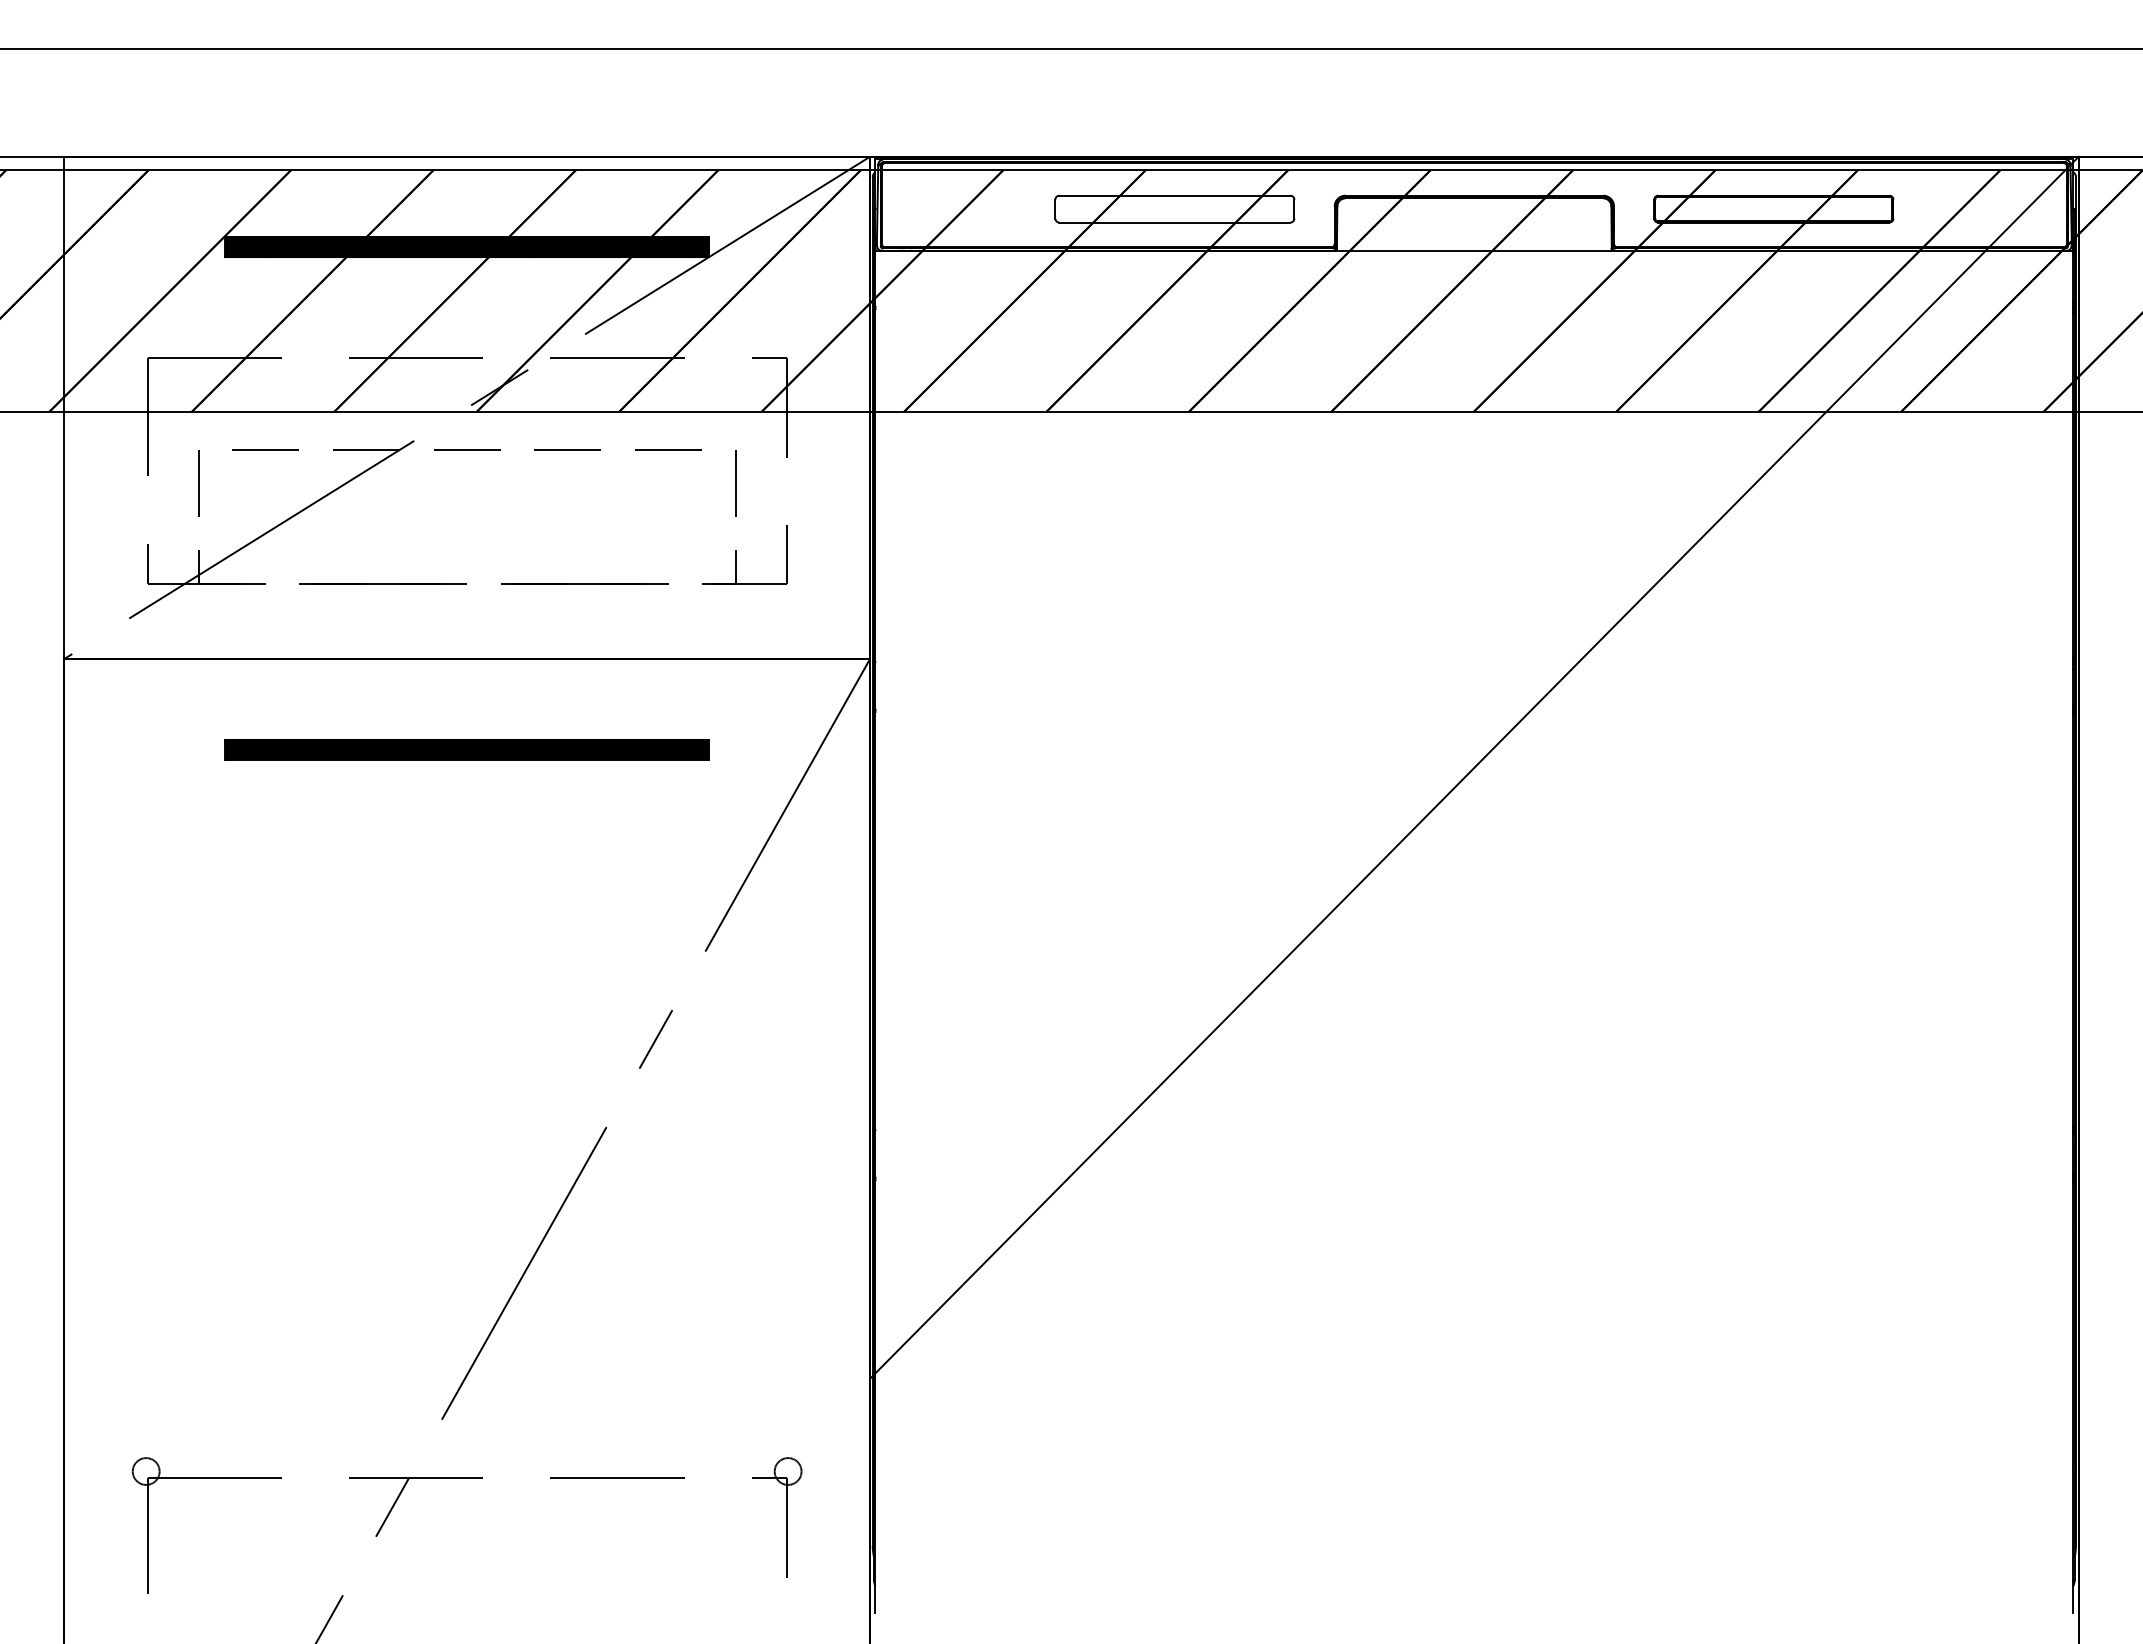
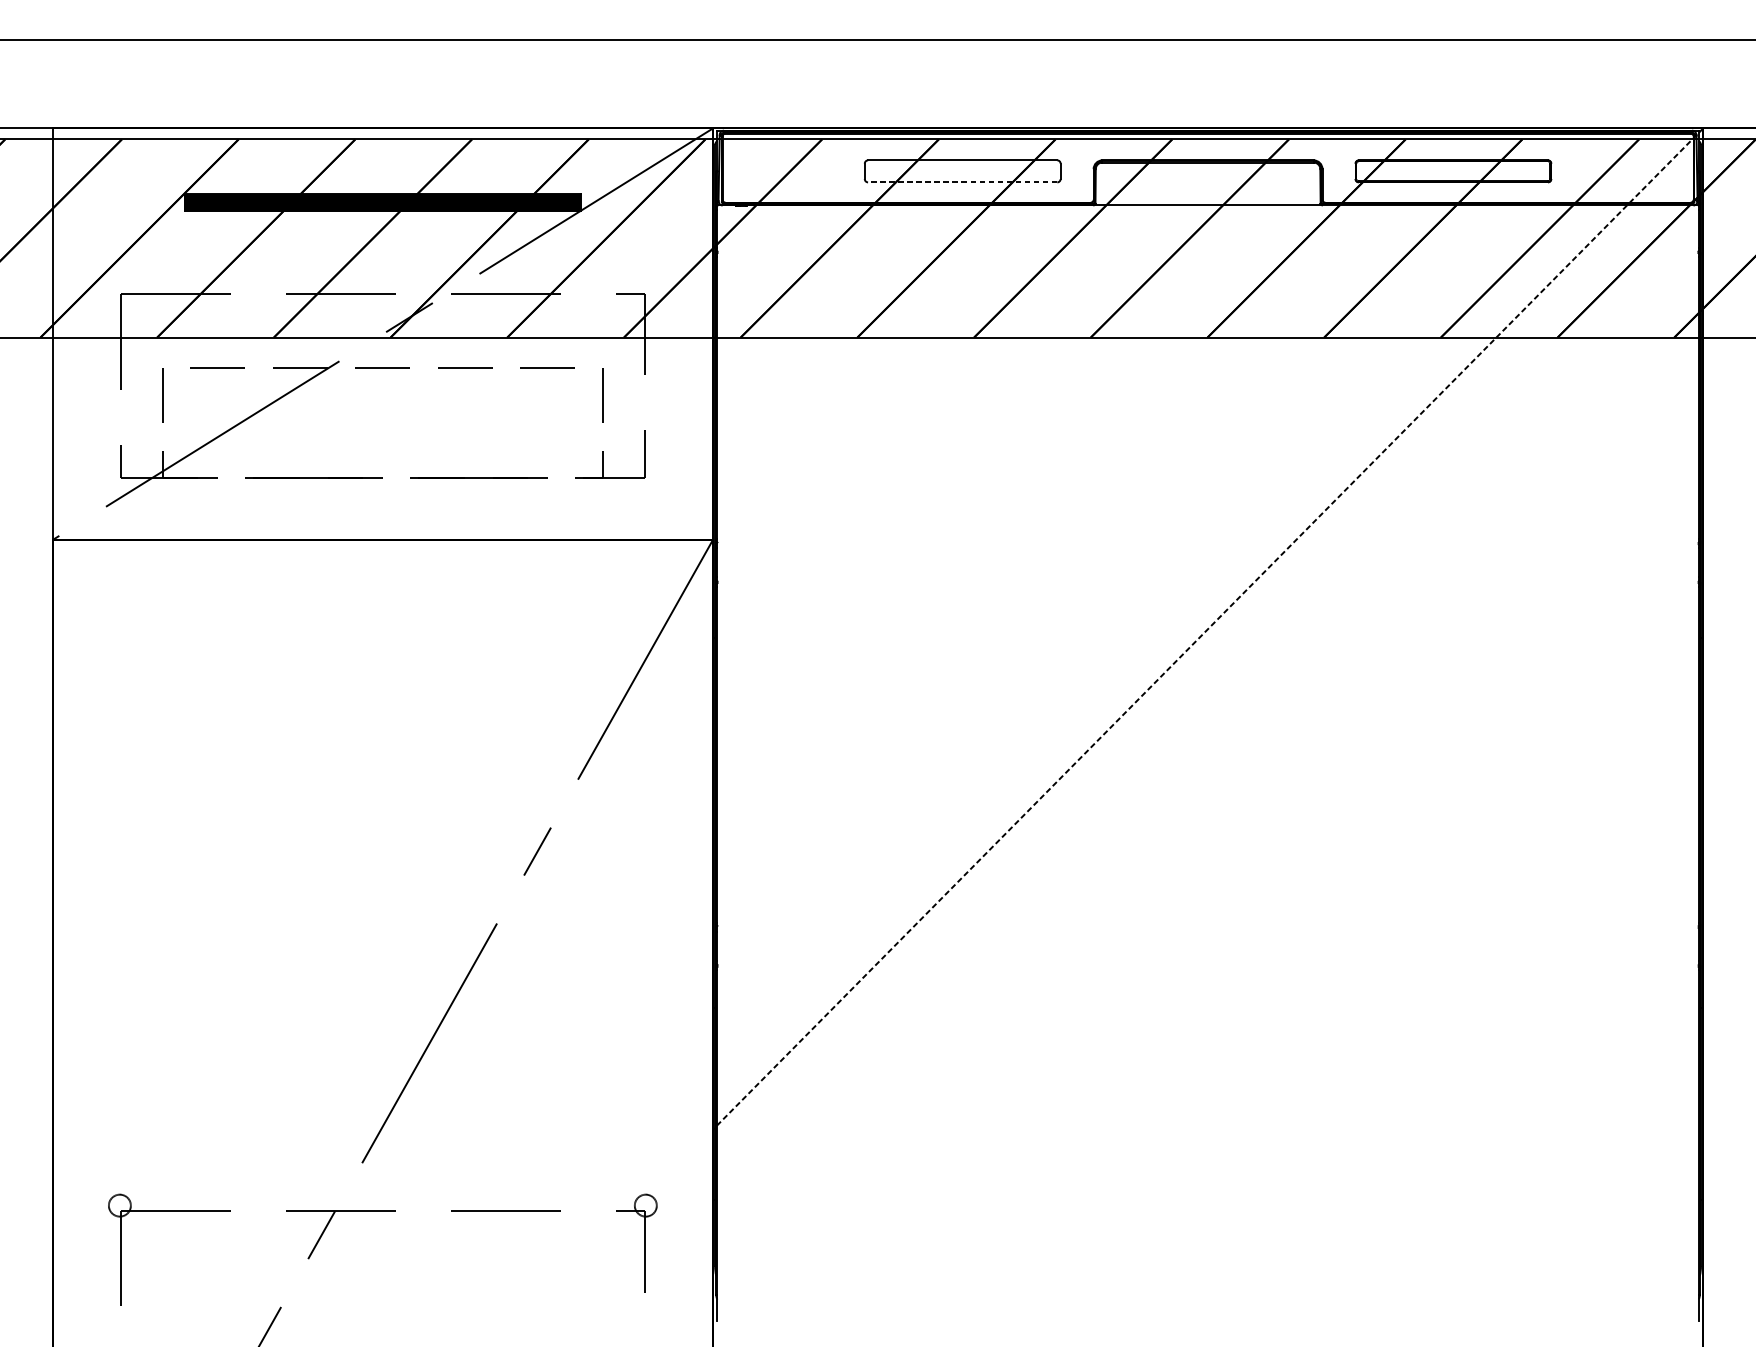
line: (1174, 222) -> (962, 182), solid -> dashed
part: (466, 749) -> (382, 614), removed
line: (1474, 768) -> (1208, 629), solid -> dashed

